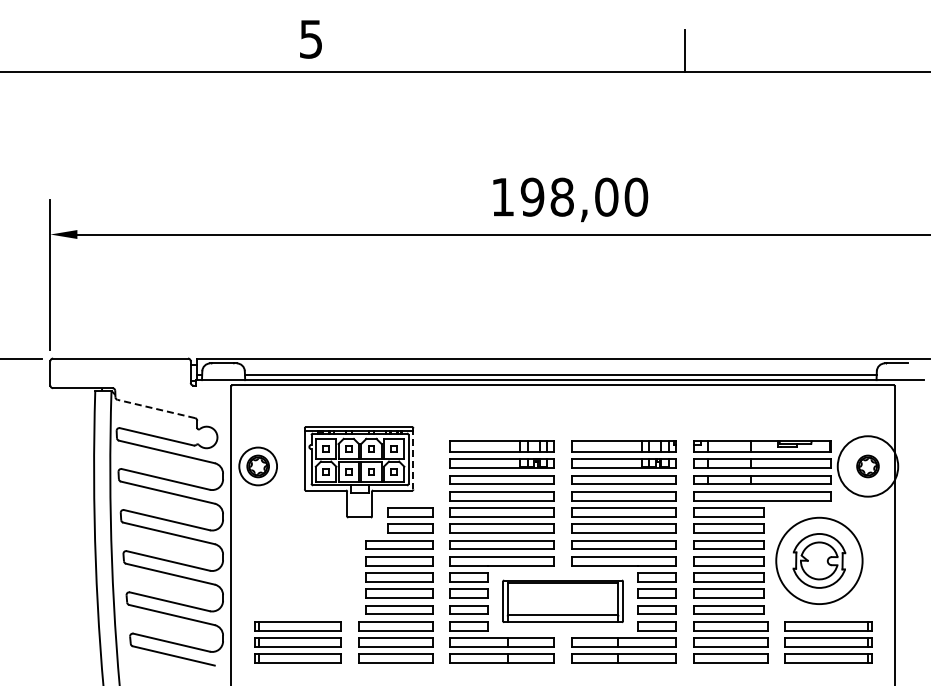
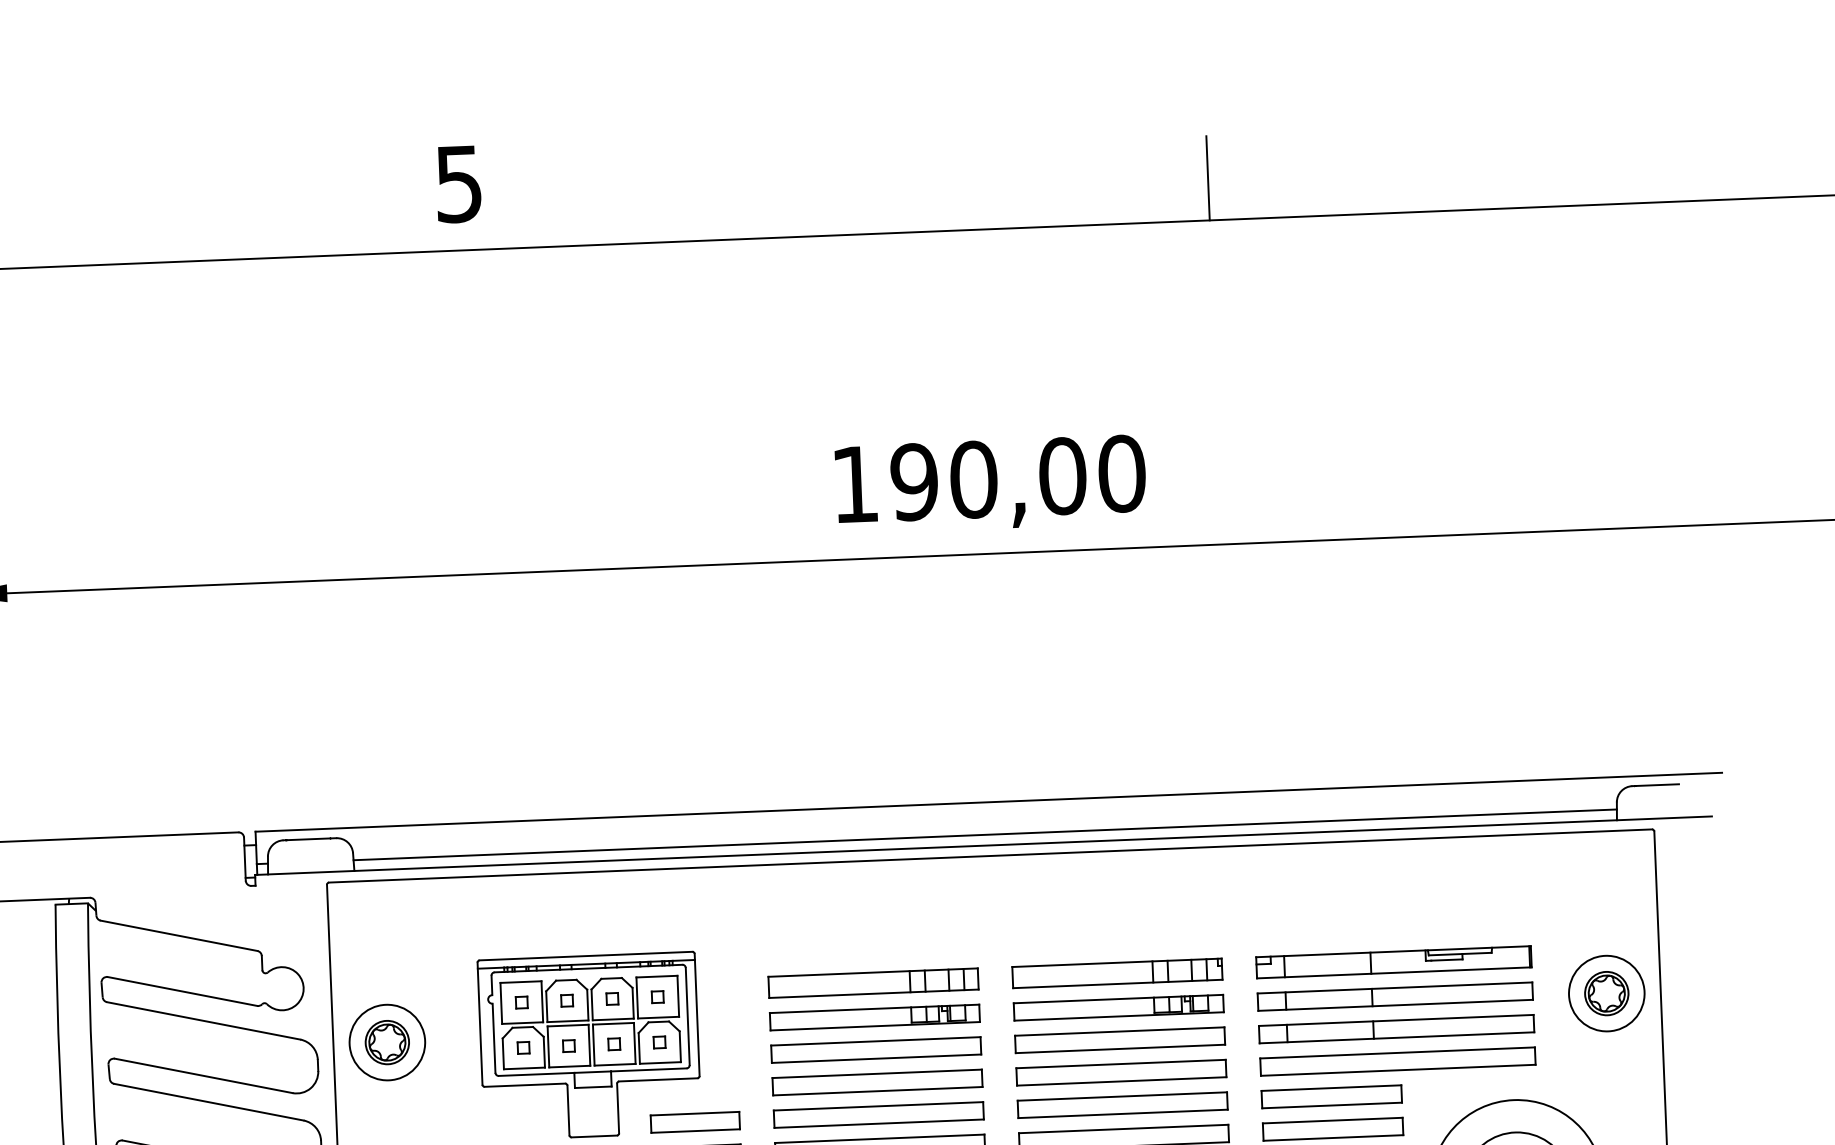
text: (562, 196) -> (974, 478), 198,00 -> 190,00
line: (156, 408) -> (179, 934), dashed -> solid
line: (413, 458) -> (697, 1014), dashed -> solid
circle: (867, 466) -> (1605, 993), size x0.62

